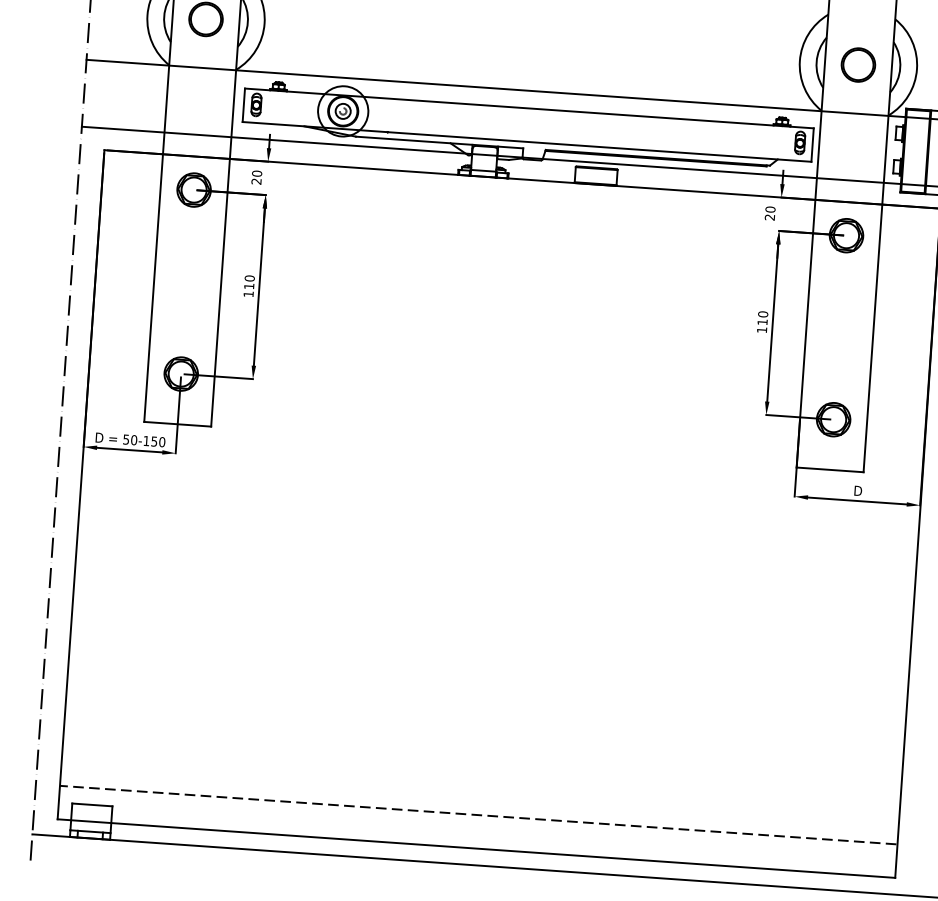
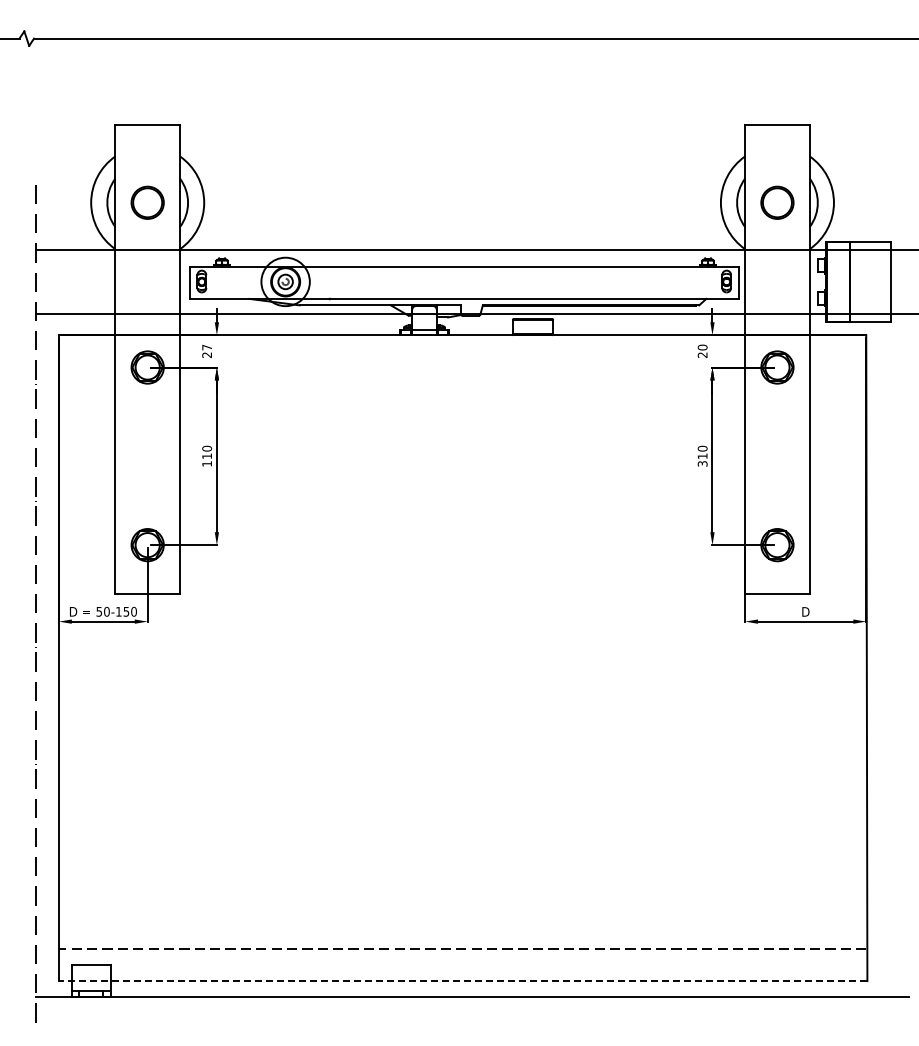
text: (257, 173) -> (207, 347), 20 -> 27
text: (761, 329) -> (702, 463), 110 -> 310
line: (475, 848) -> (462, 981), solid -> dashed

